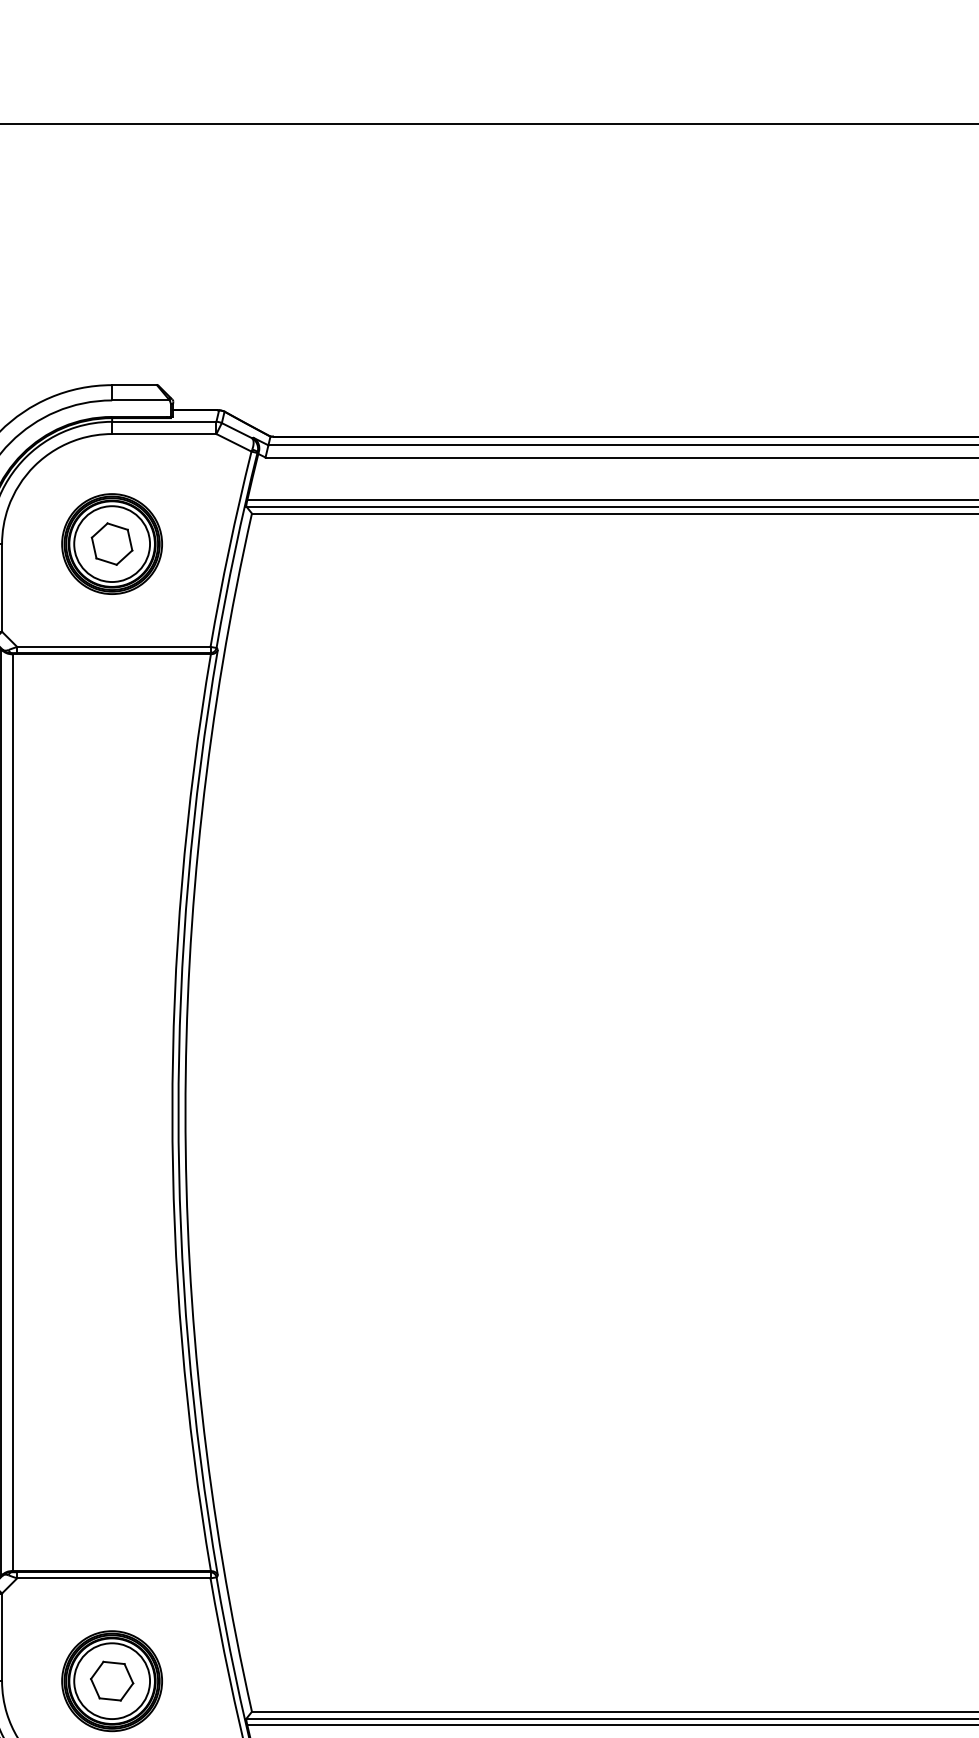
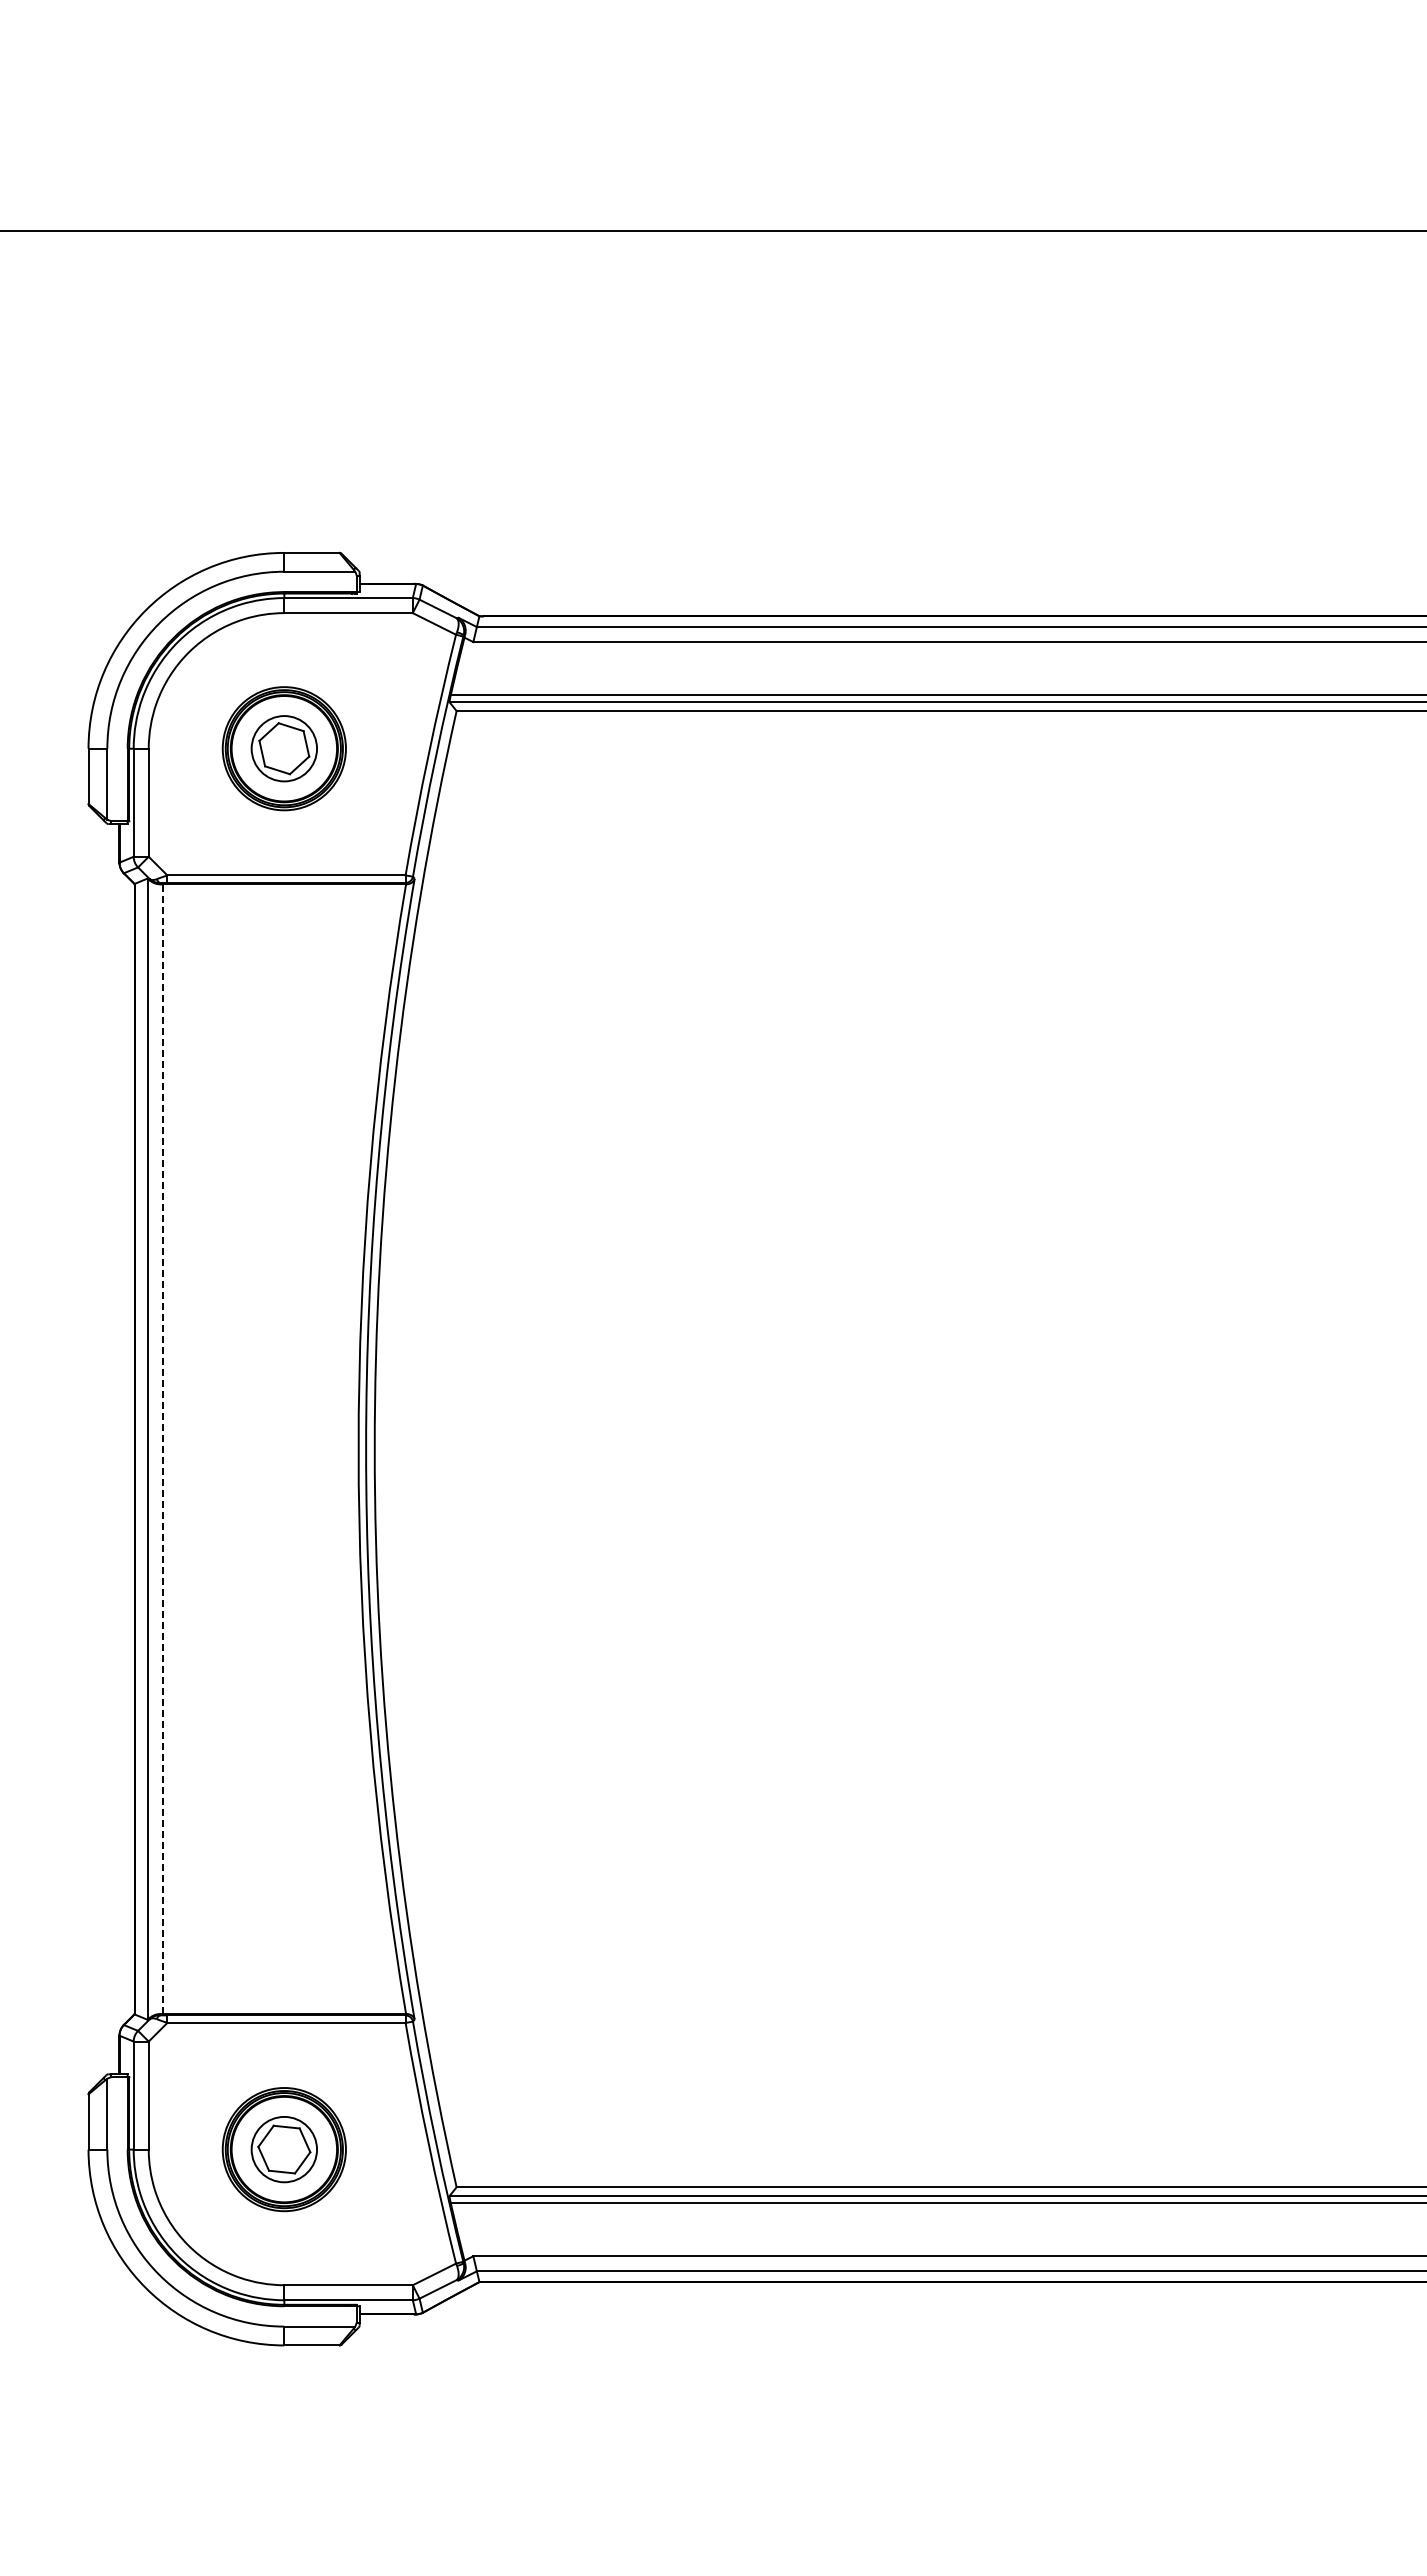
circle: (112, 543) -> (284, 748), size x0.7
line: (13, 1112) -> (162, 1449), solid -> dashed
circle: (112, 1681) -> (284, 2149), size x0.7

